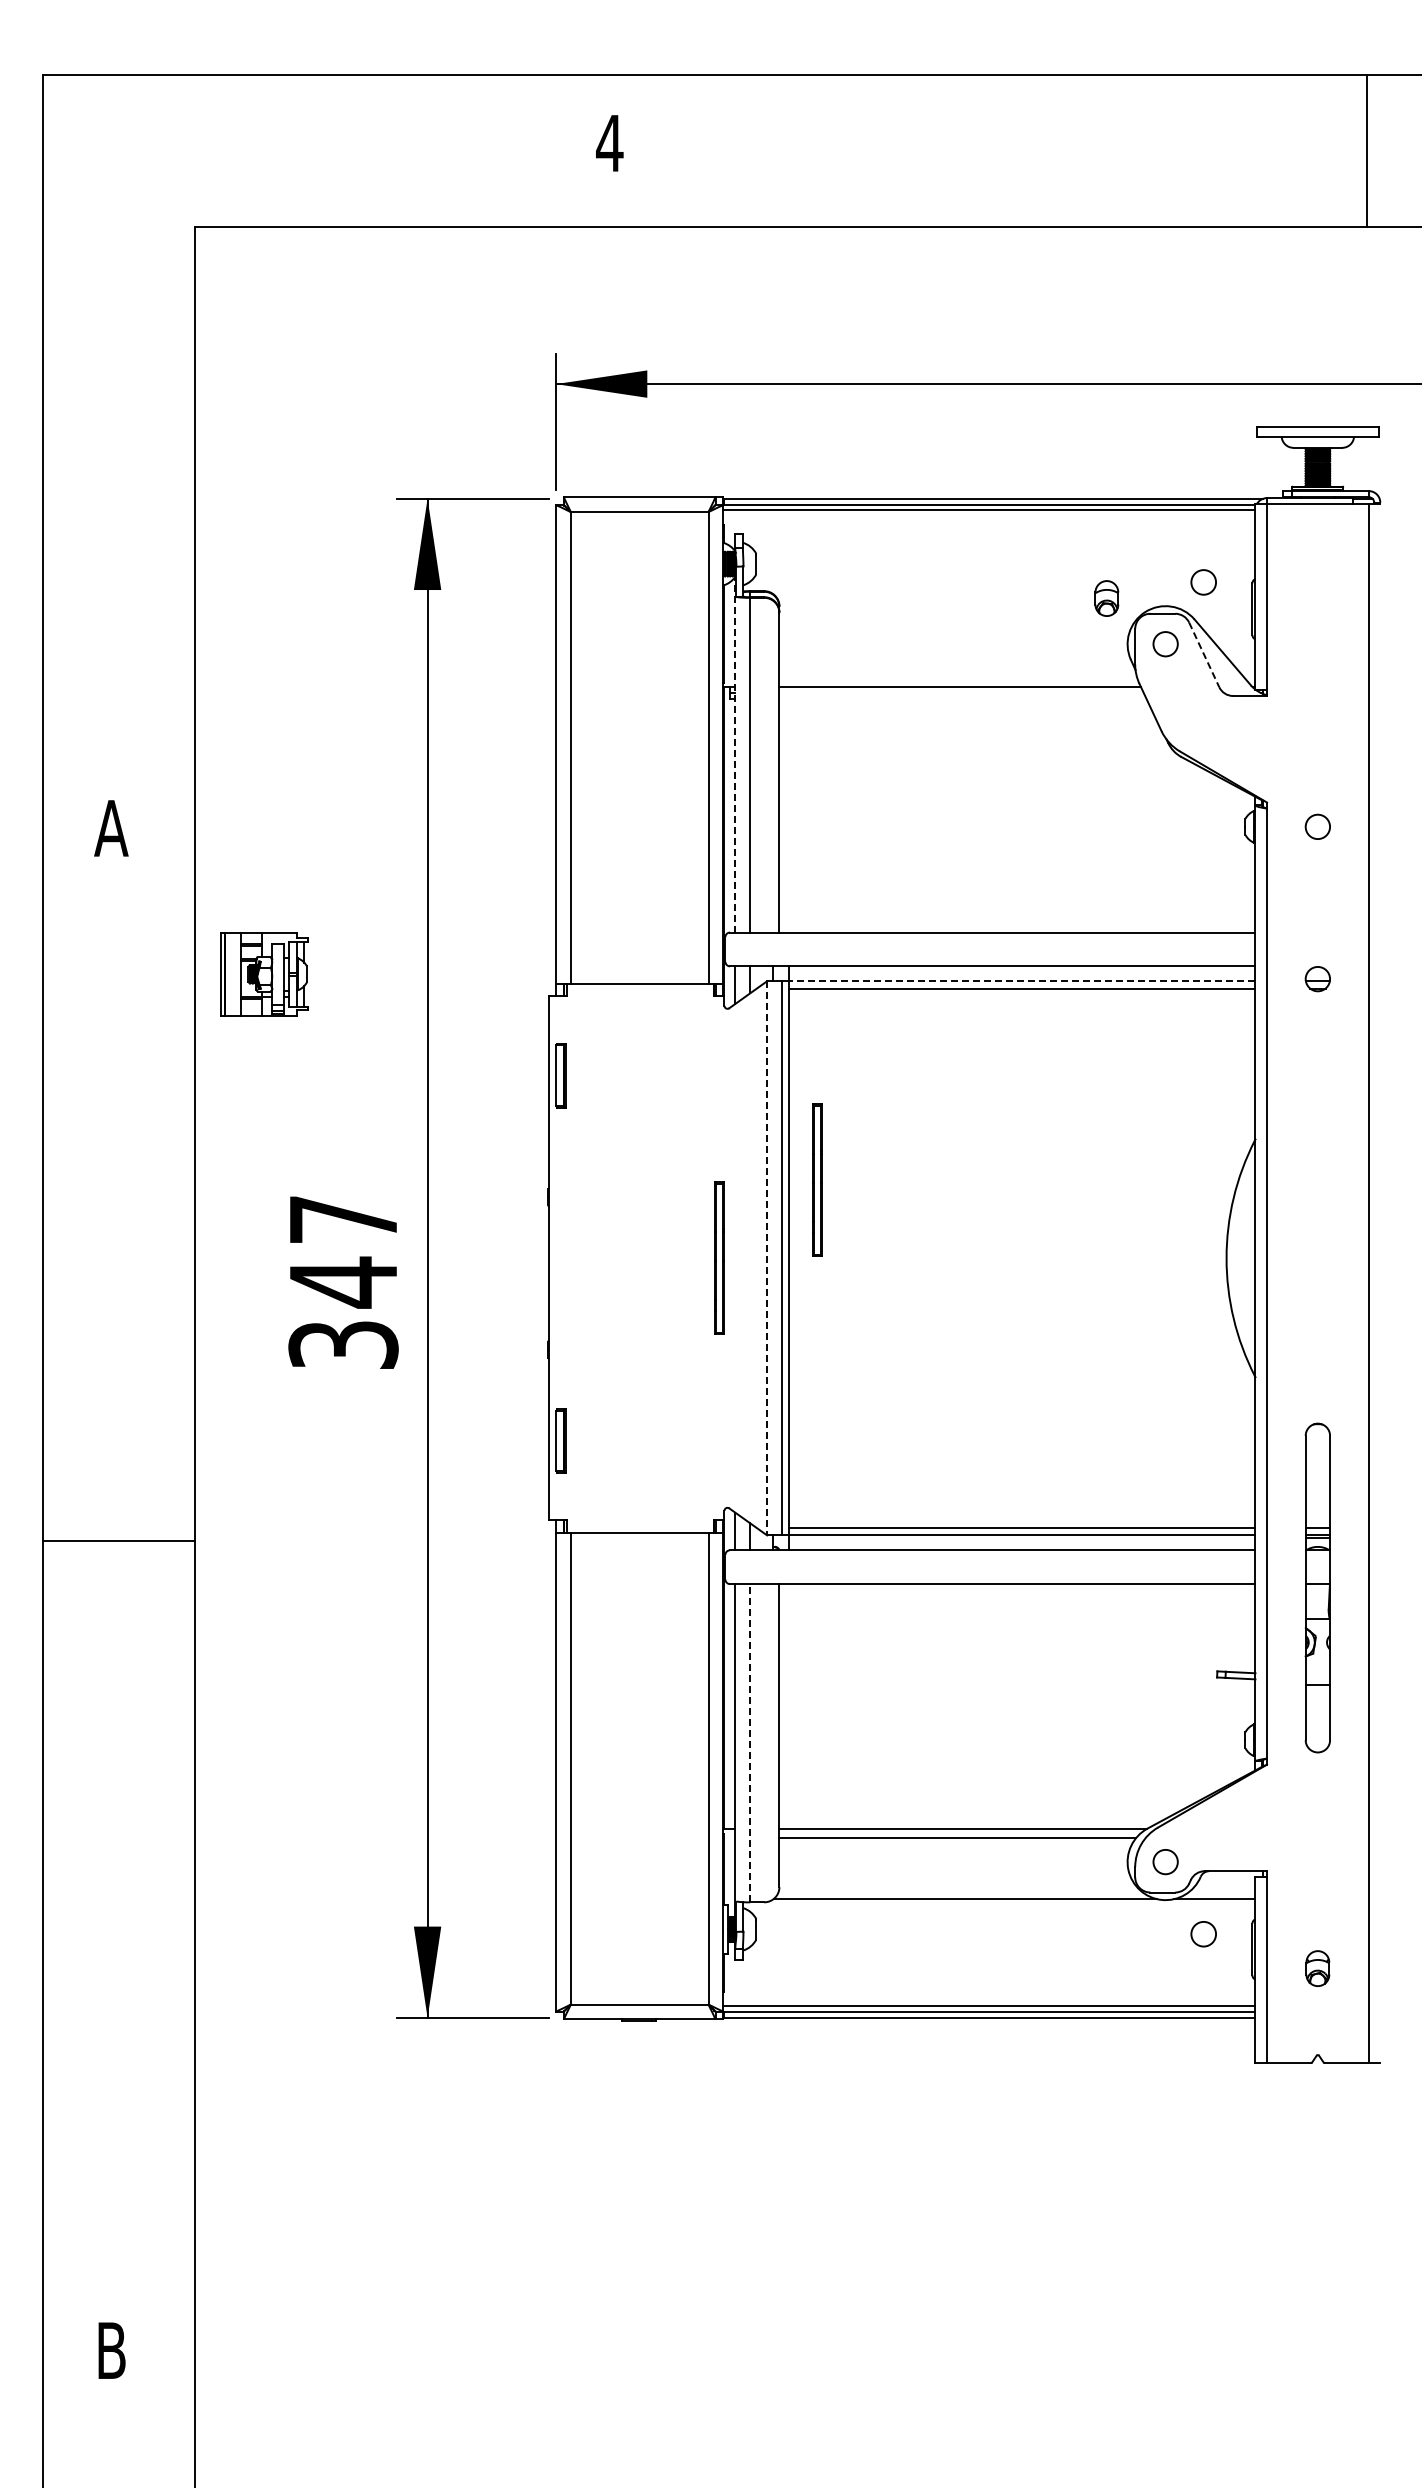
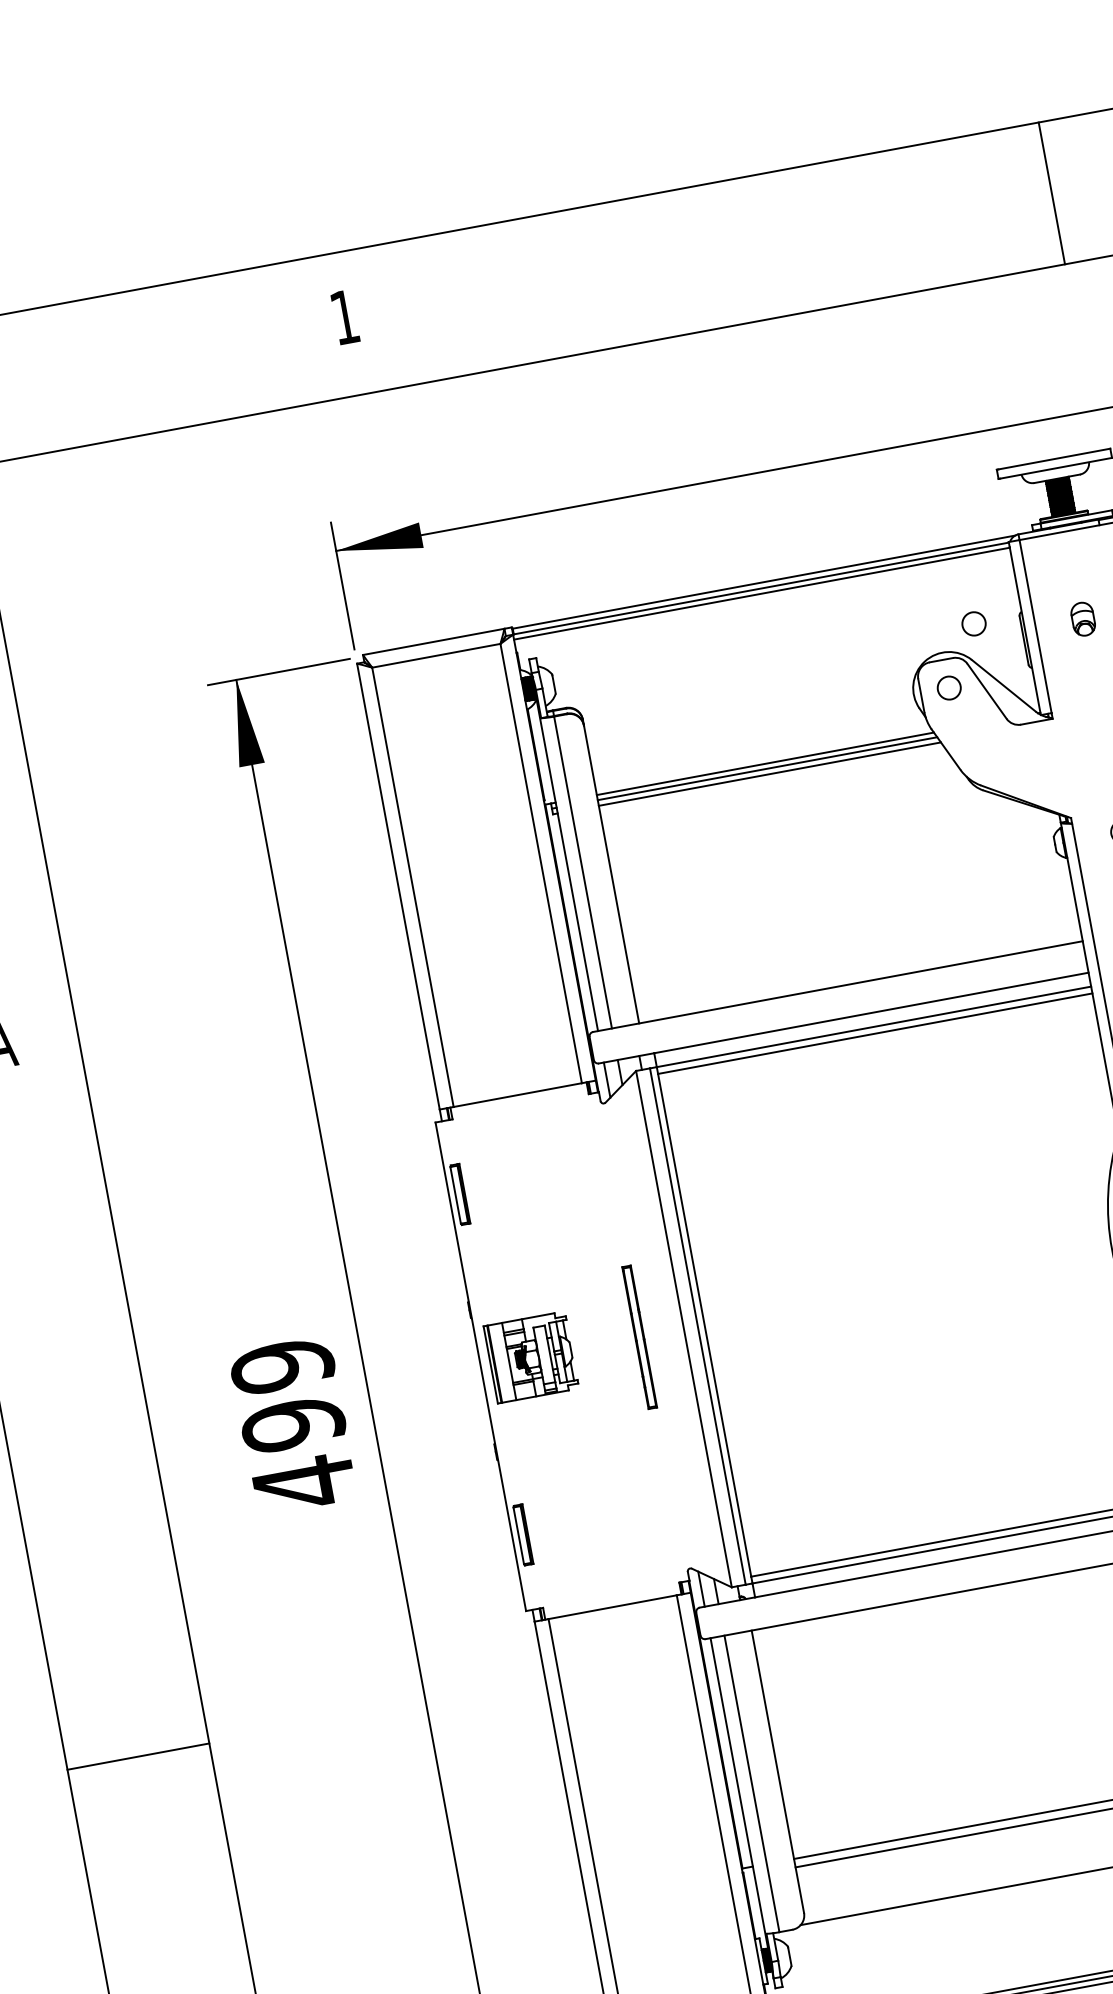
text: (609, 143) -> (344, 317), 4 -> 1
part: (1106, 598) -> (1082, 619), moved
line: (1204, 654) -> (987, 690), dashed -> solid
line: (961, 692) -> (767, 768), added
line: (962, 699) -> (769, 774), added
line: (735, 740) -> (565, 852), dashed -> solid
part: (264, 974) -> (531, 1357), moved
line: (1021, 981) -> (873, 1027), dashed -> solid
part: (817, 1179) -> (717, 1246), removed
line: (767, 1258) -> (684, 1329), dashed -> solid
text: (343, 1283) -> (293, 1425), 347 -> 499
line: (118, 1540) -> (137, 1756), moved
line: (750, 1742) -> (752, 1783), dashed -> solid

